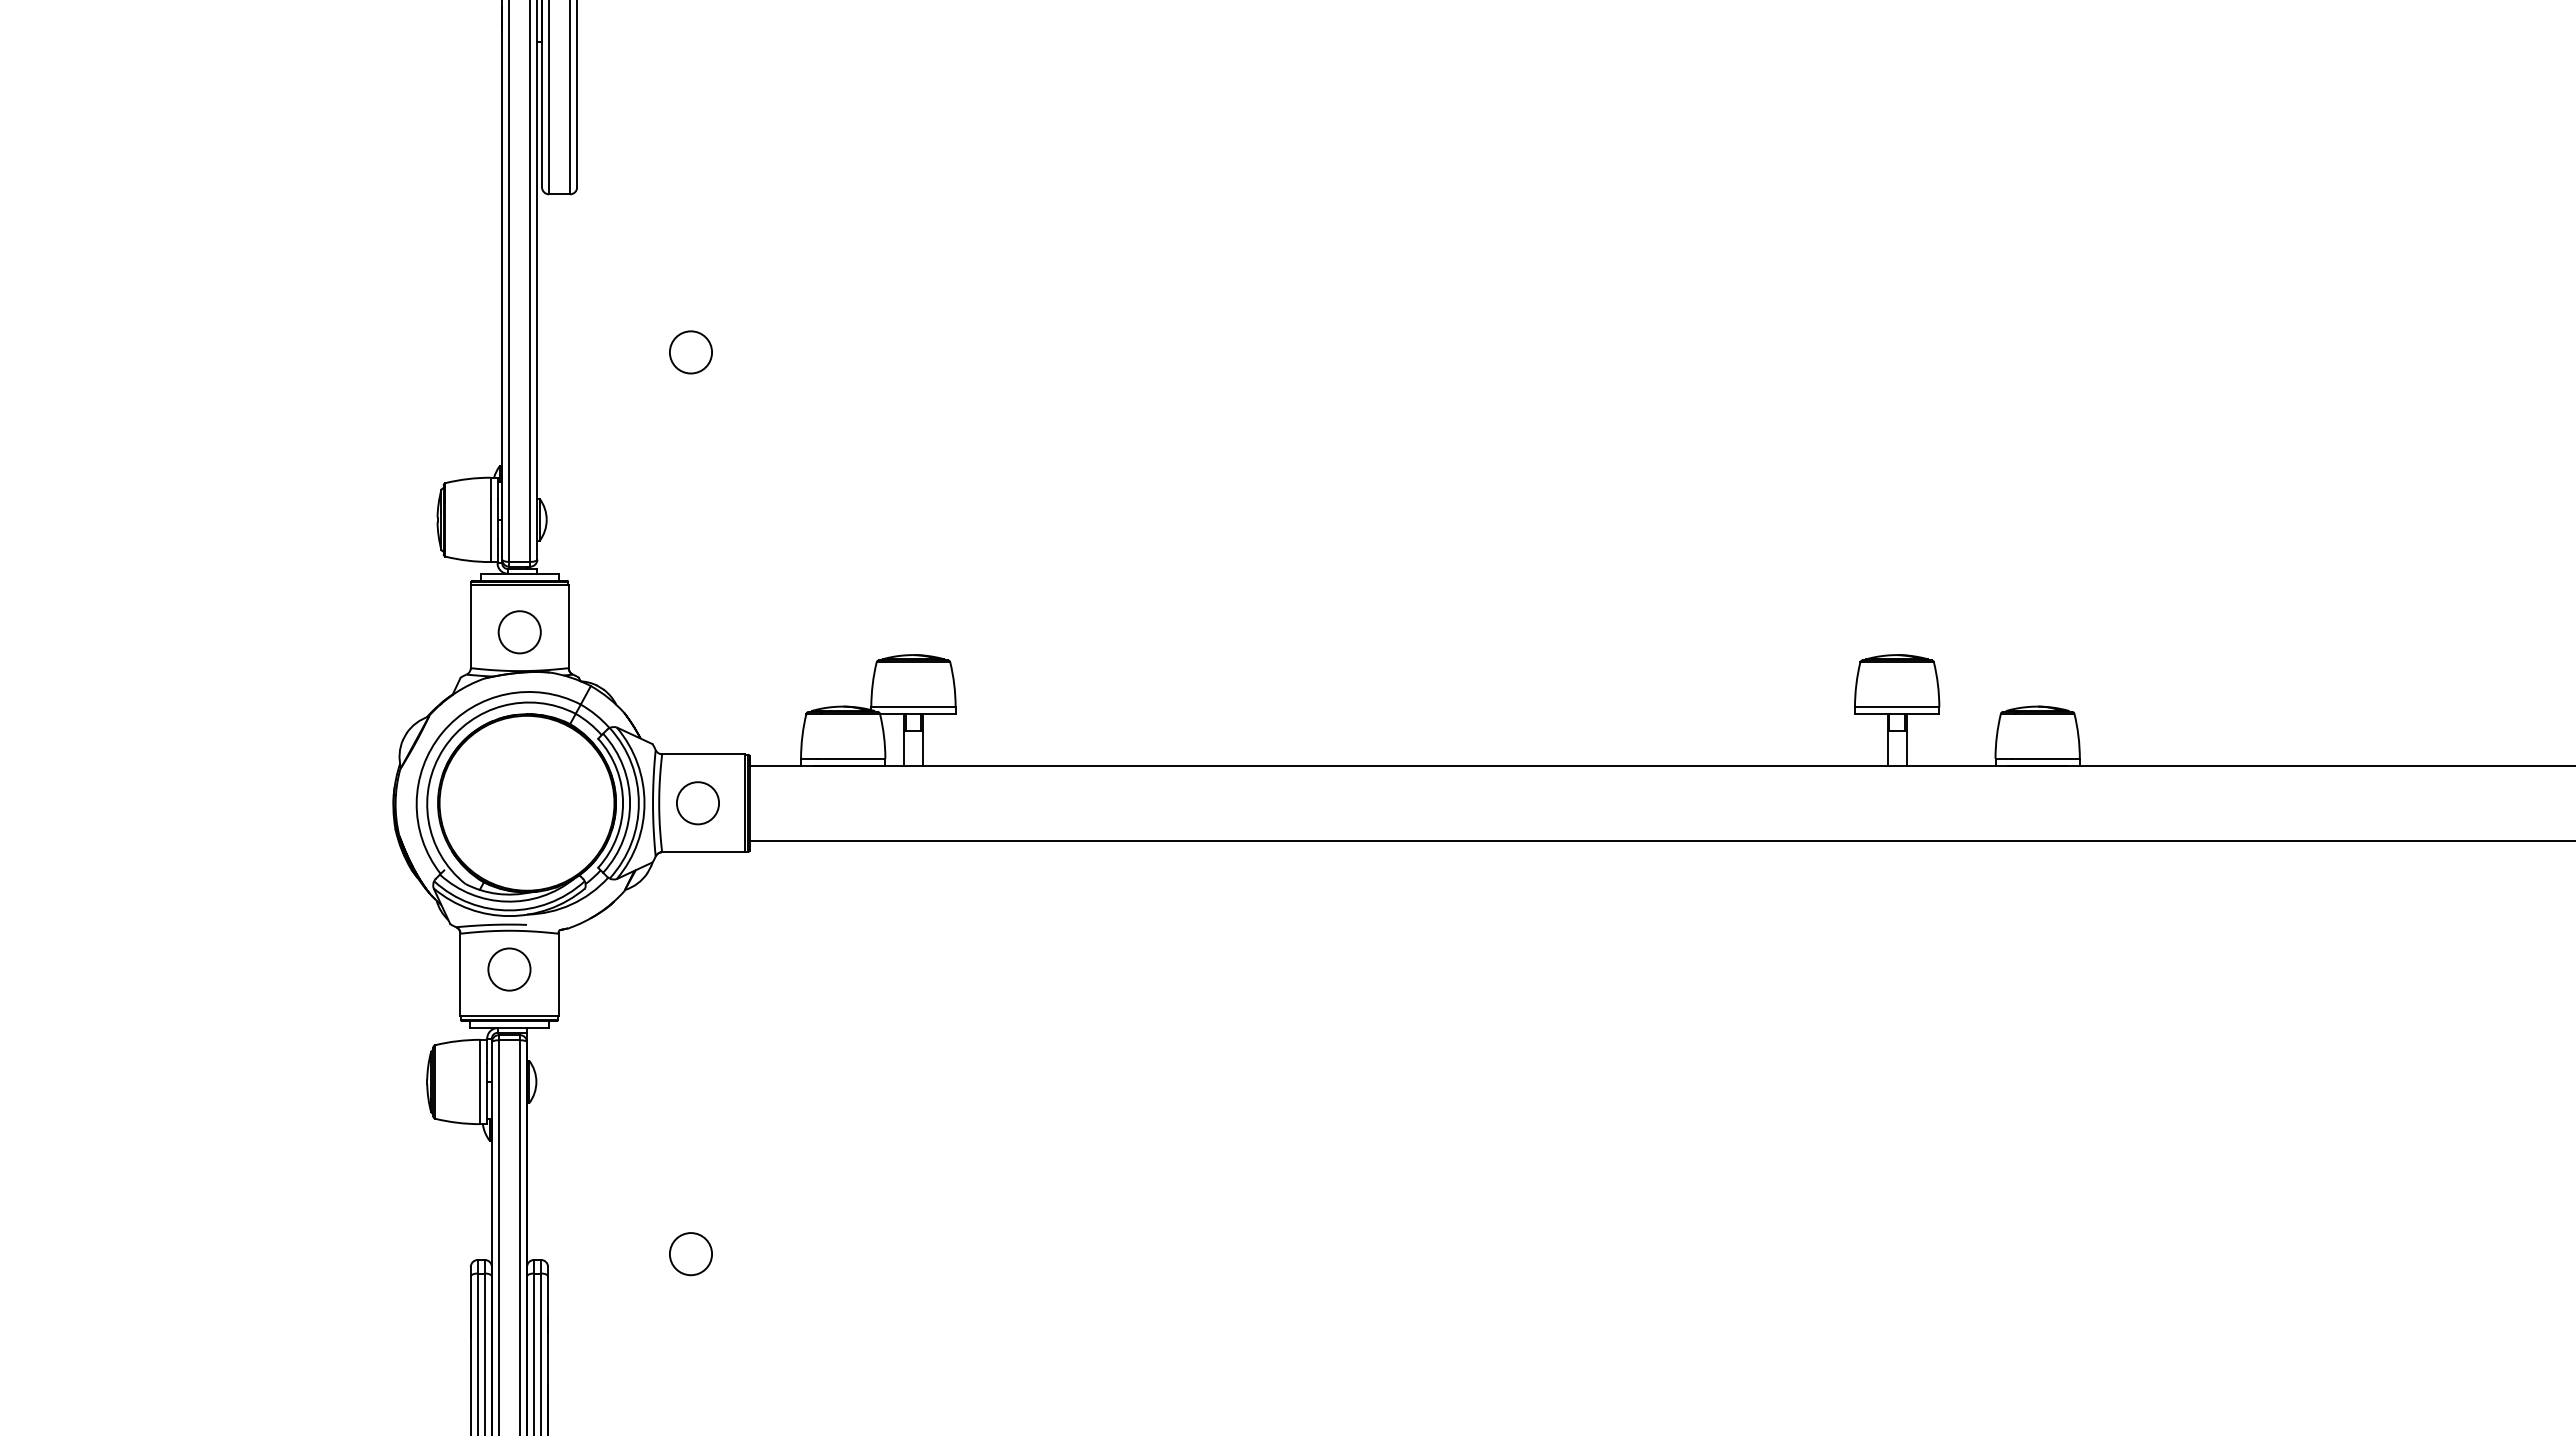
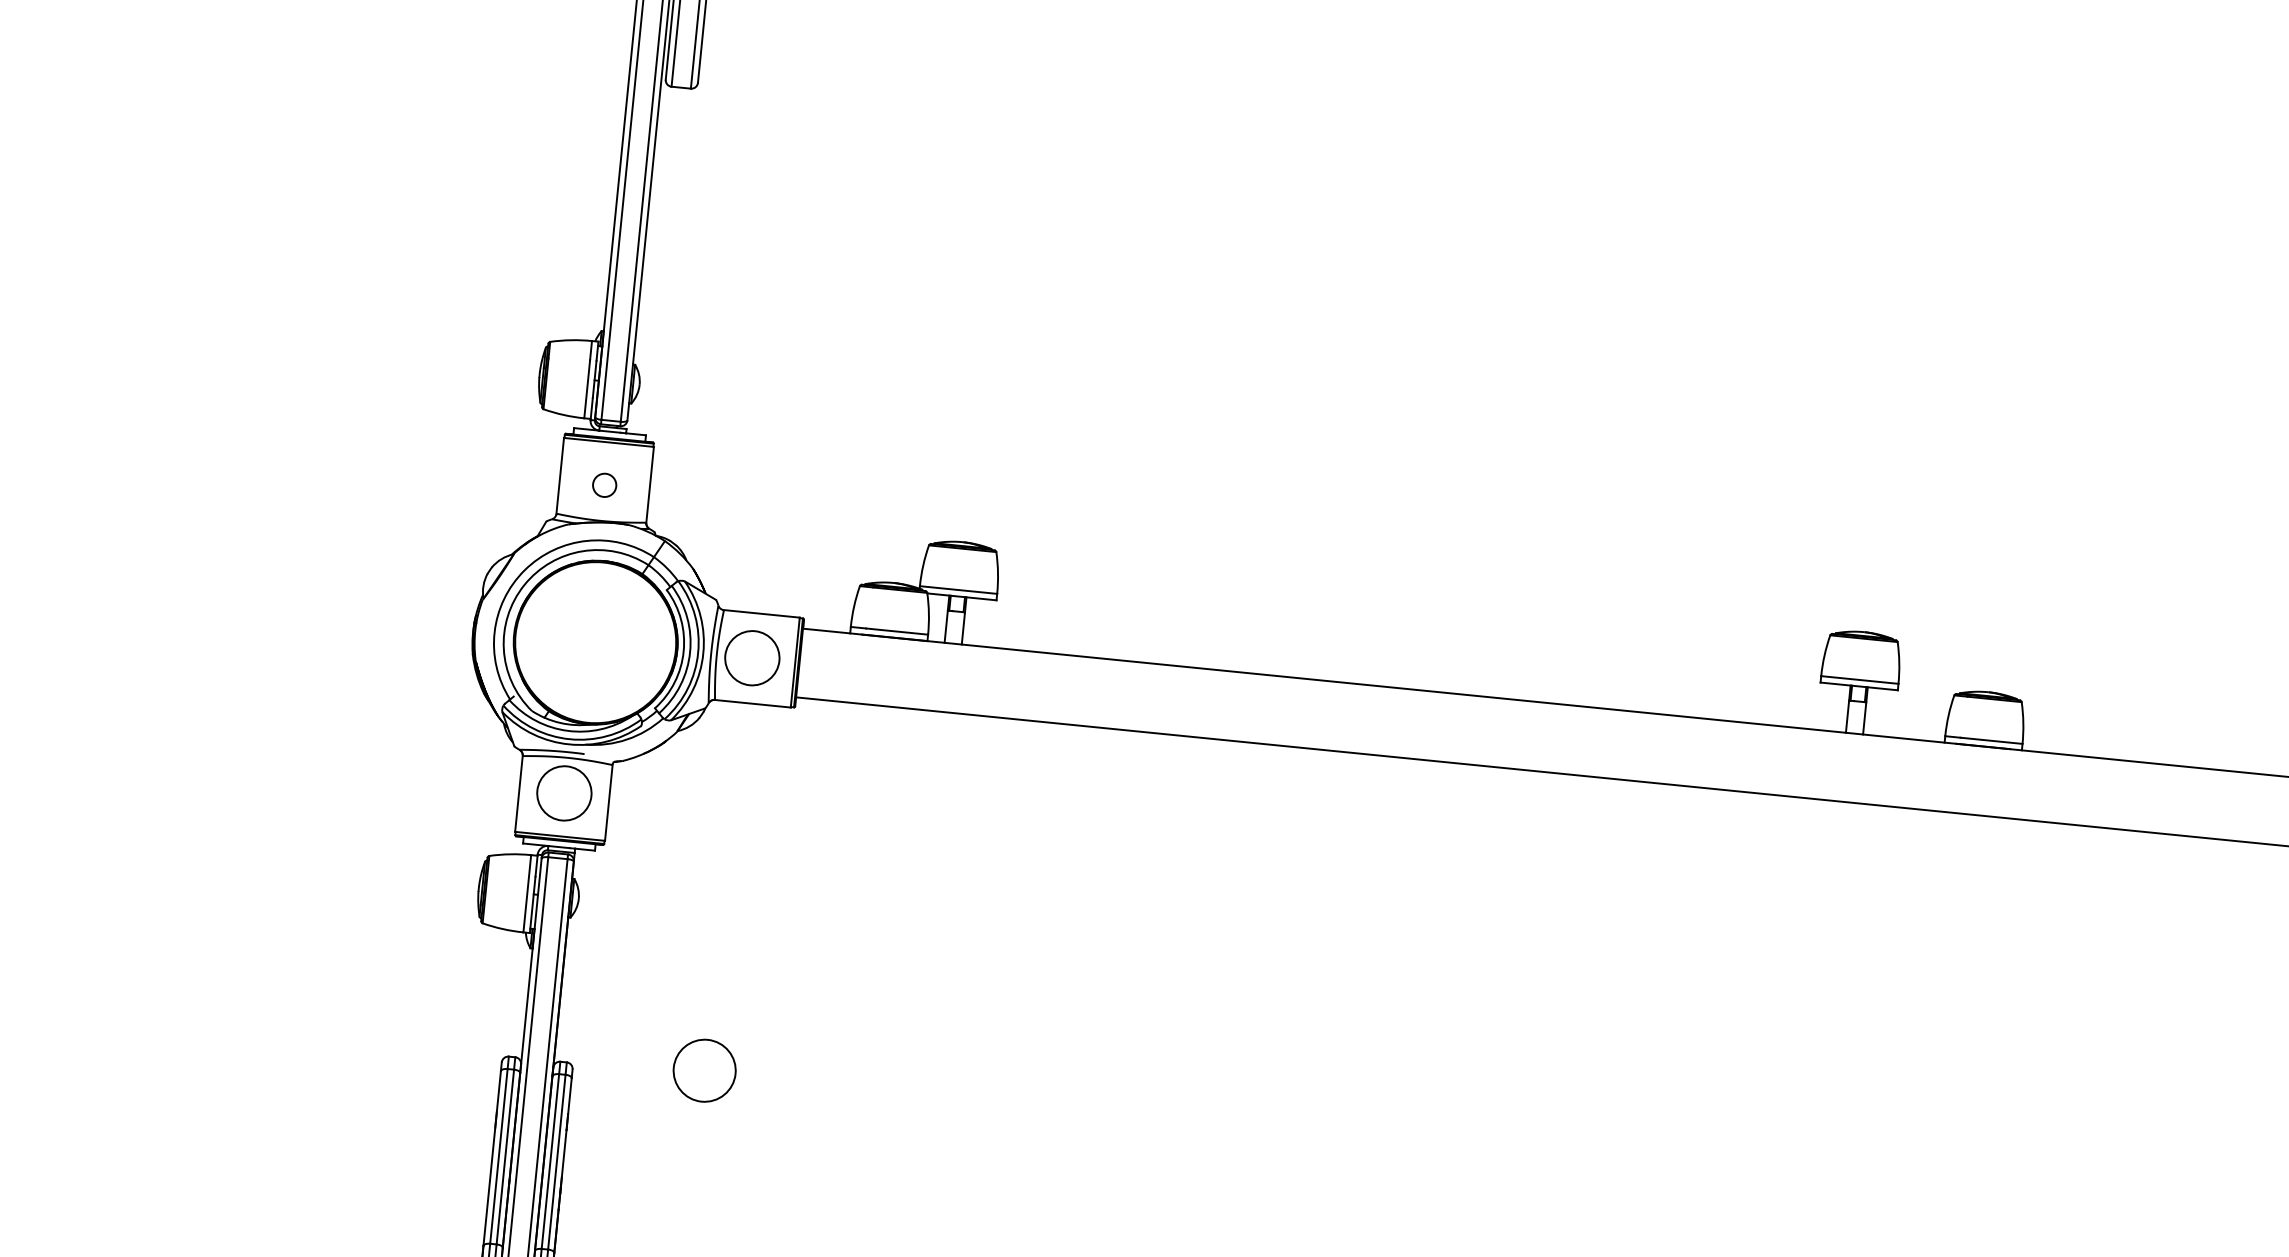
circle: (690, 352) -> (786, 244), removed
circle: (519, 632) -> (604, 485), size x0.6
circle: (697, 803) -> (751, 658), size x1.4
circle: (509, 969) -> (564, 793), size x1.4
circle: (690, 1254) -> (704, 1071), size x1.6

